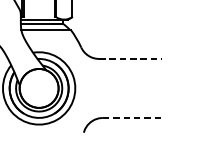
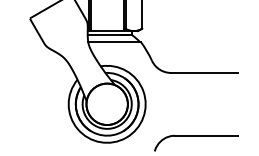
line: (130, 58) -> (204, 72), dashed -> solid
line: (132, 117) -> (206, 135), dashed -> solid

